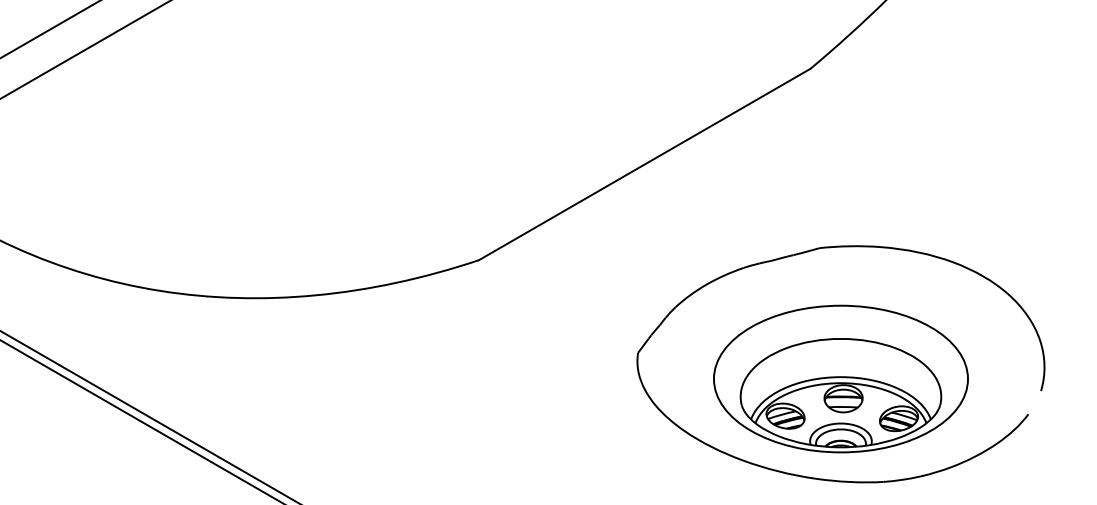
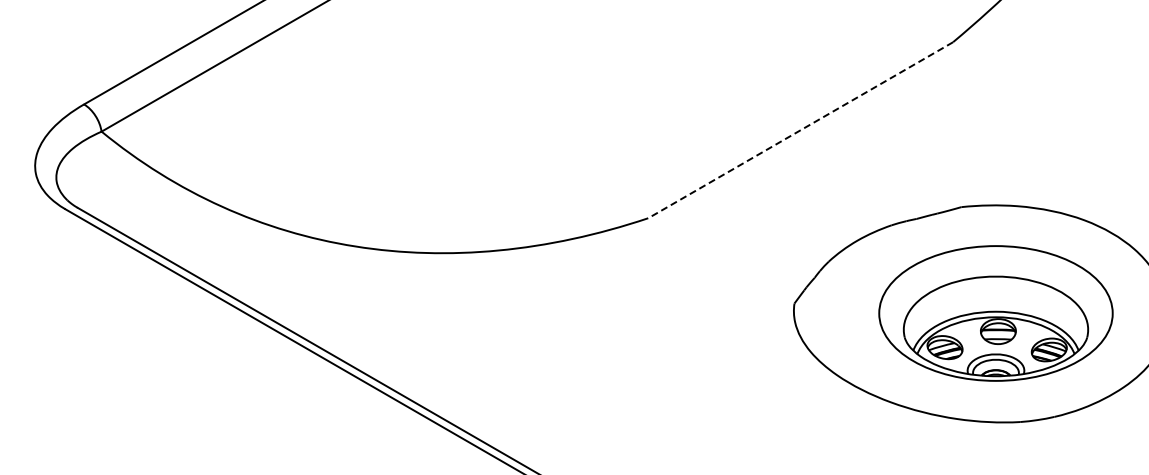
line: (644, 164) -> (800, 130), solid -> dashed
part: (840, 379) -> (995, 313), moved

